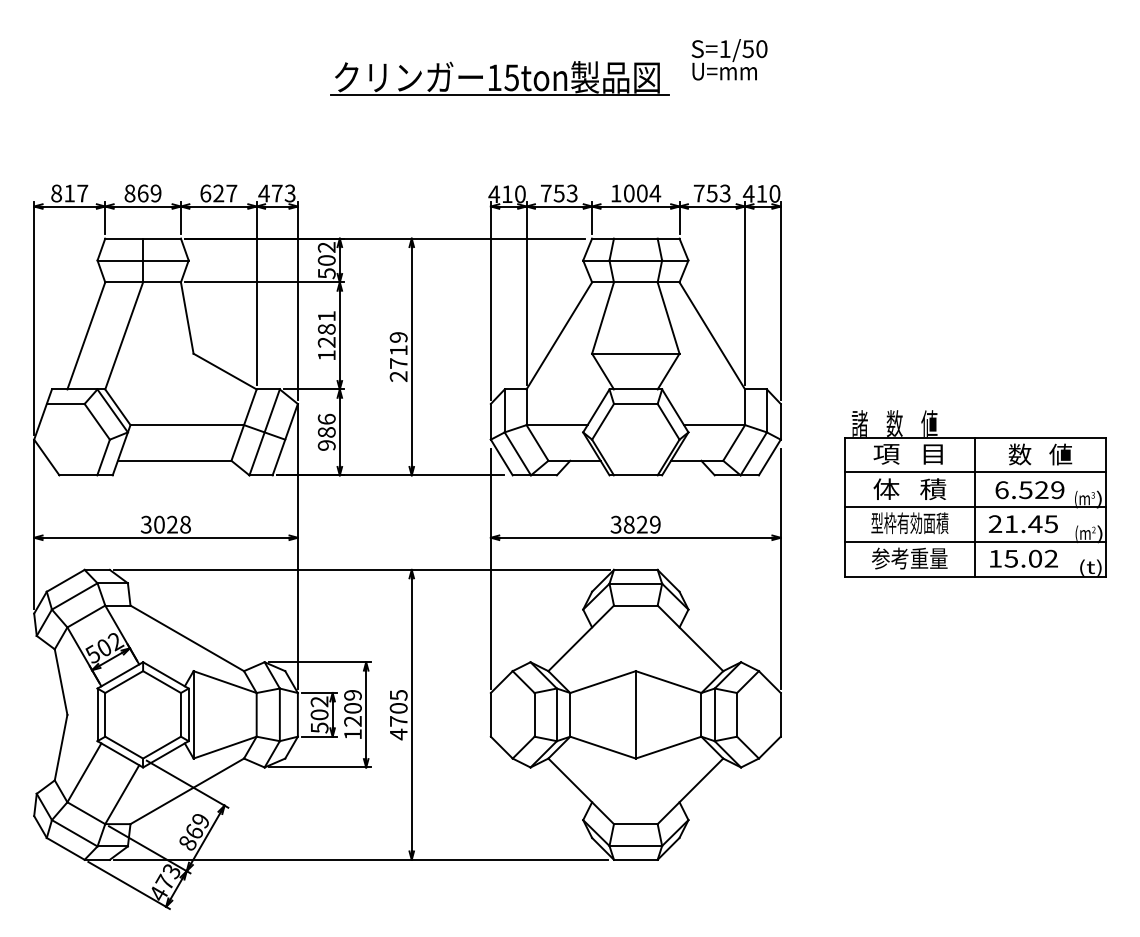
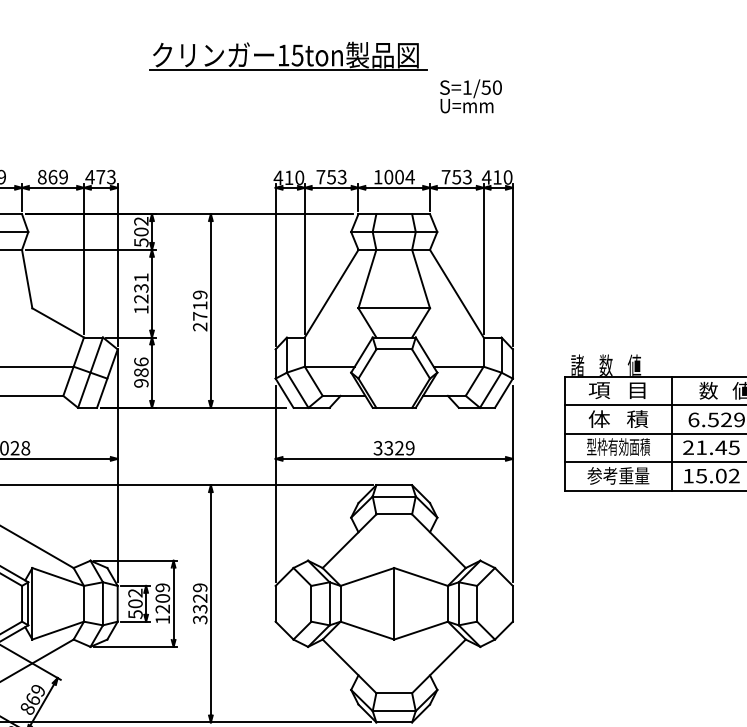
text: (729, 59) -> (470, 96), moved
part: (499, 78) -> (287, 56), moved
text: (218, 193) -> (52, 177), 627 -> 869
text: (326, 329) -> (141, 288), 1281 -> 1231
text: (628, 524) -> (388, 448), 3829 -> 3329
text: (398, 715) -> (200, 604), 4705 -> 3329

